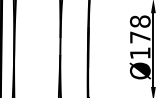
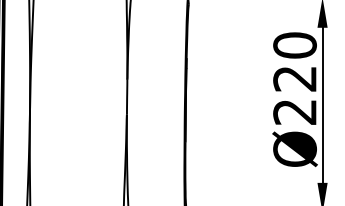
text: (139, 37) -> (293, 78), Ø178 -> Ø220

